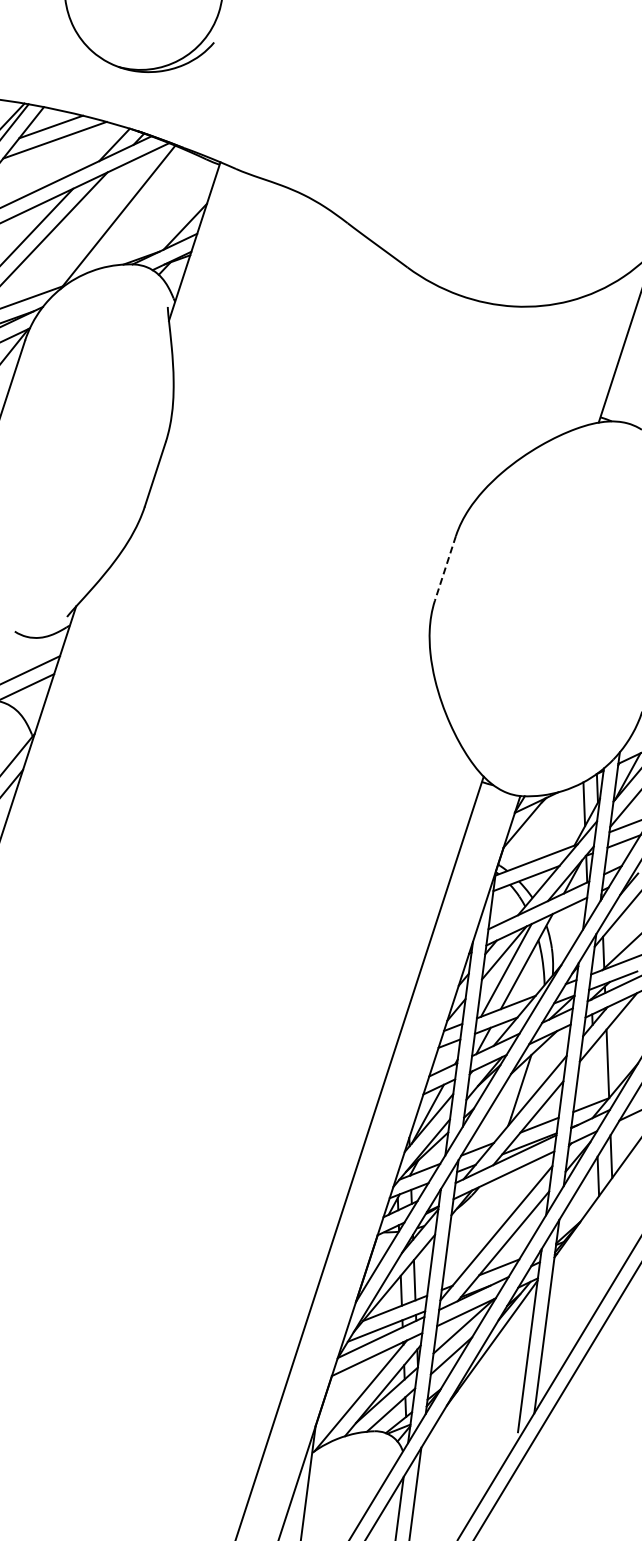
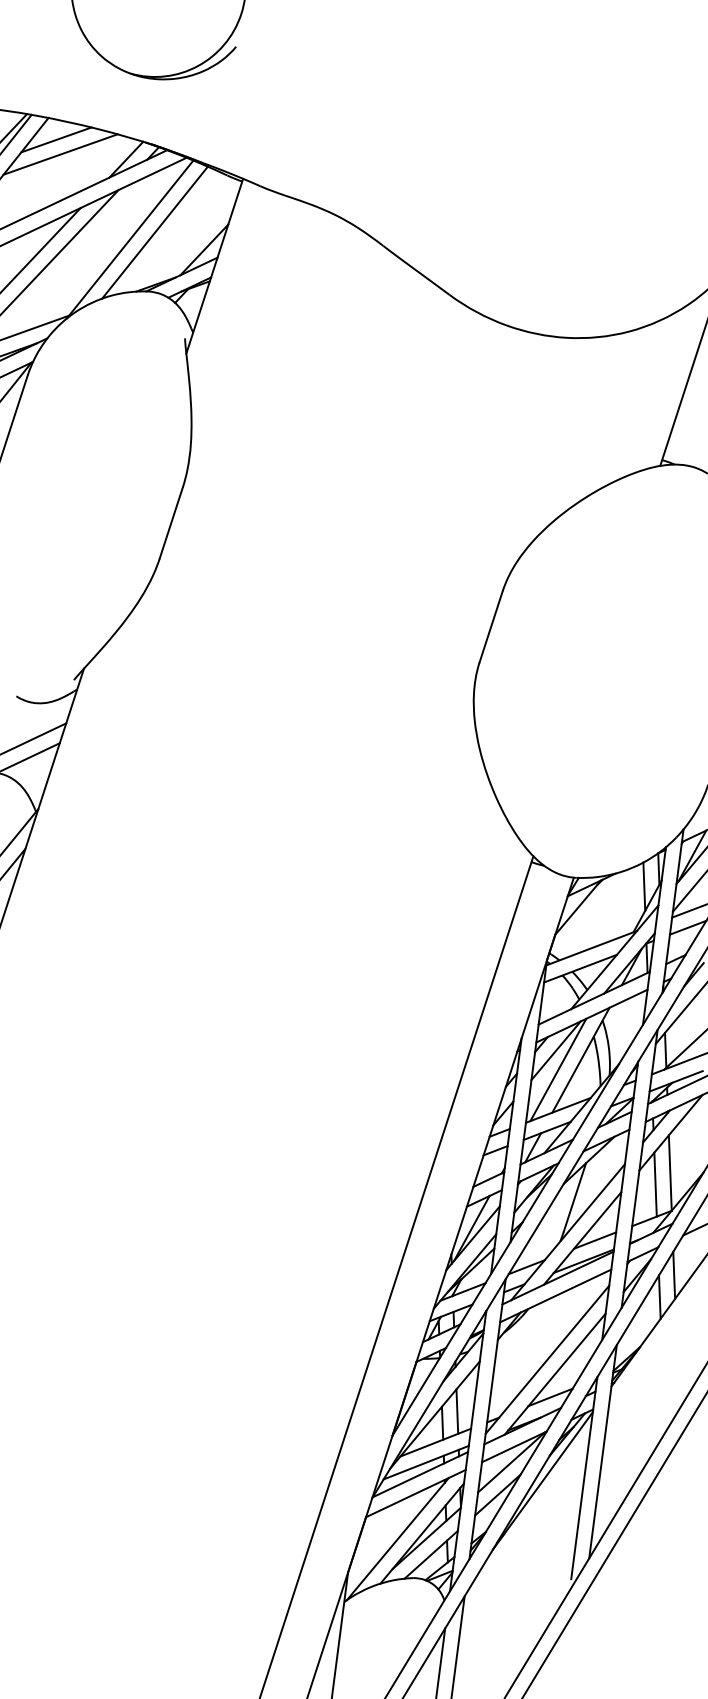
line: (140, 210) -> (154, 231), added
line: (445, 568) -> (491, 626), dashed -> solid
line: (594, 1074) -> (655, 1184), added

